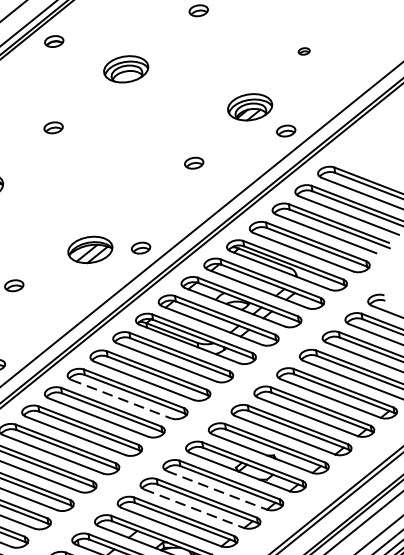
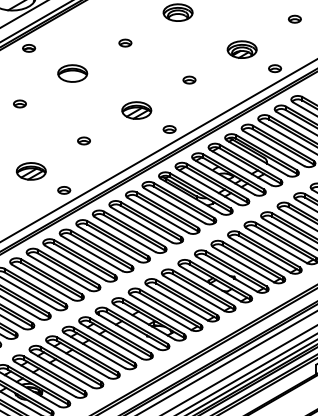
part: (303, 50) -> (294, 18), size x1.67
part: (249, 107) -> (241, 49), moved
part: (194, 162) -> (189, 79), moved
part: (89, 249) -> (136, 110), moved
line: (122, 399) -> (142, 225), dashed -> solid
line: (217, 490) -> (194, 293), dashed -> solid
line: (194, 509) -> (177, 303), dashed -> solid

